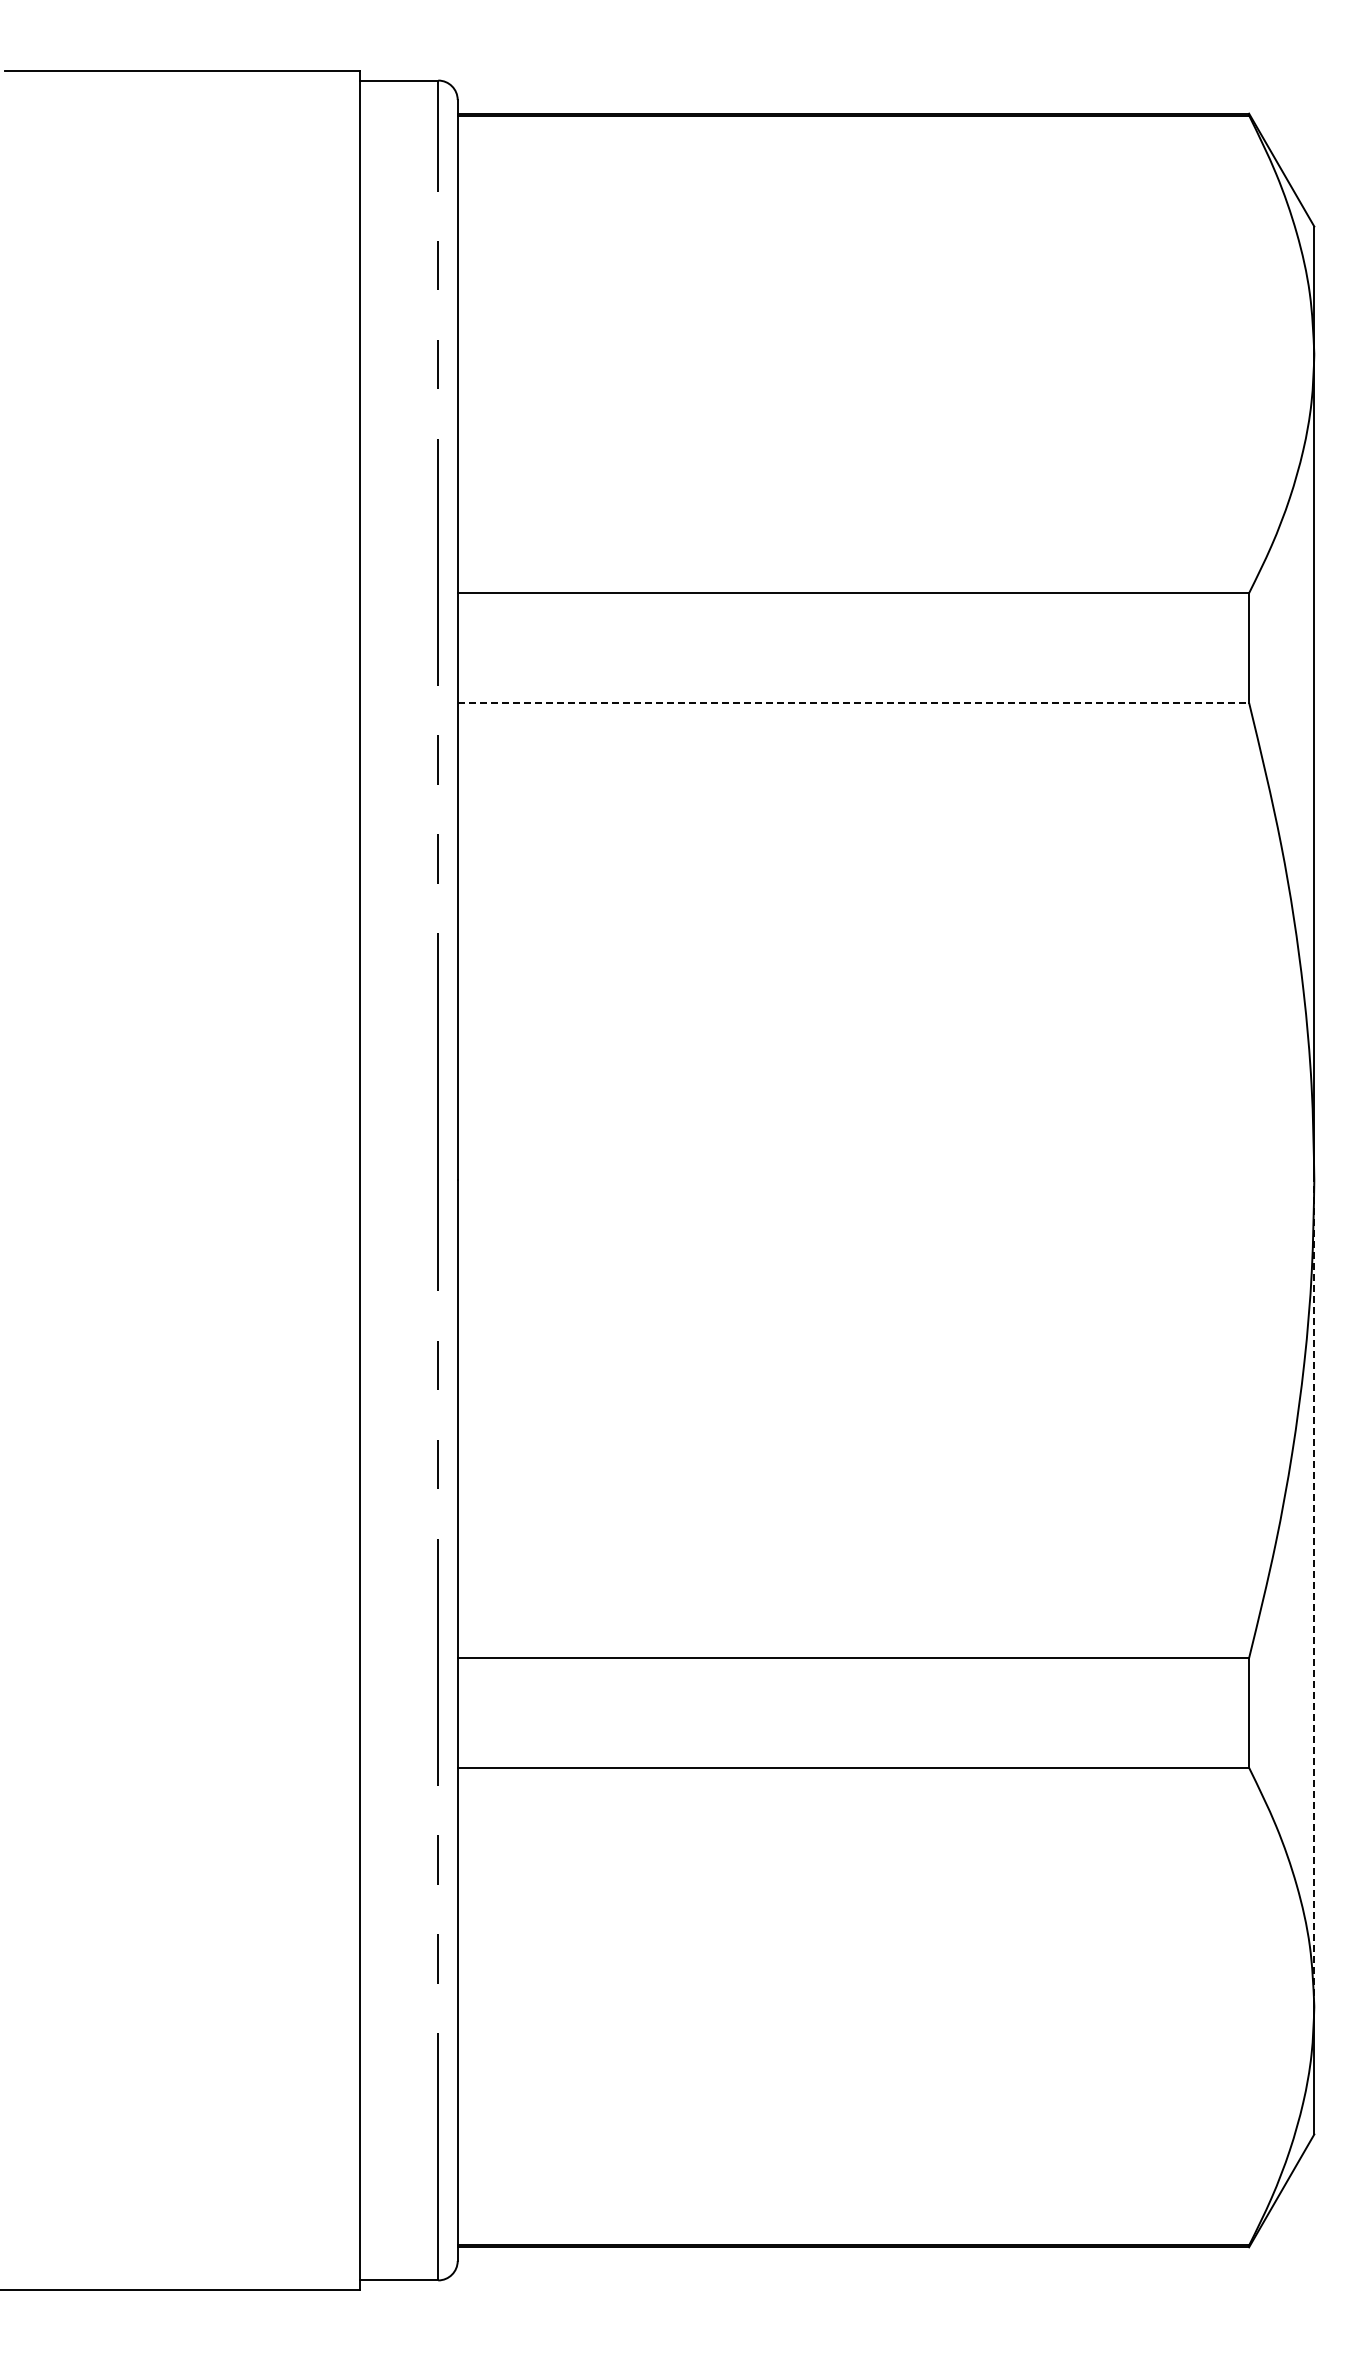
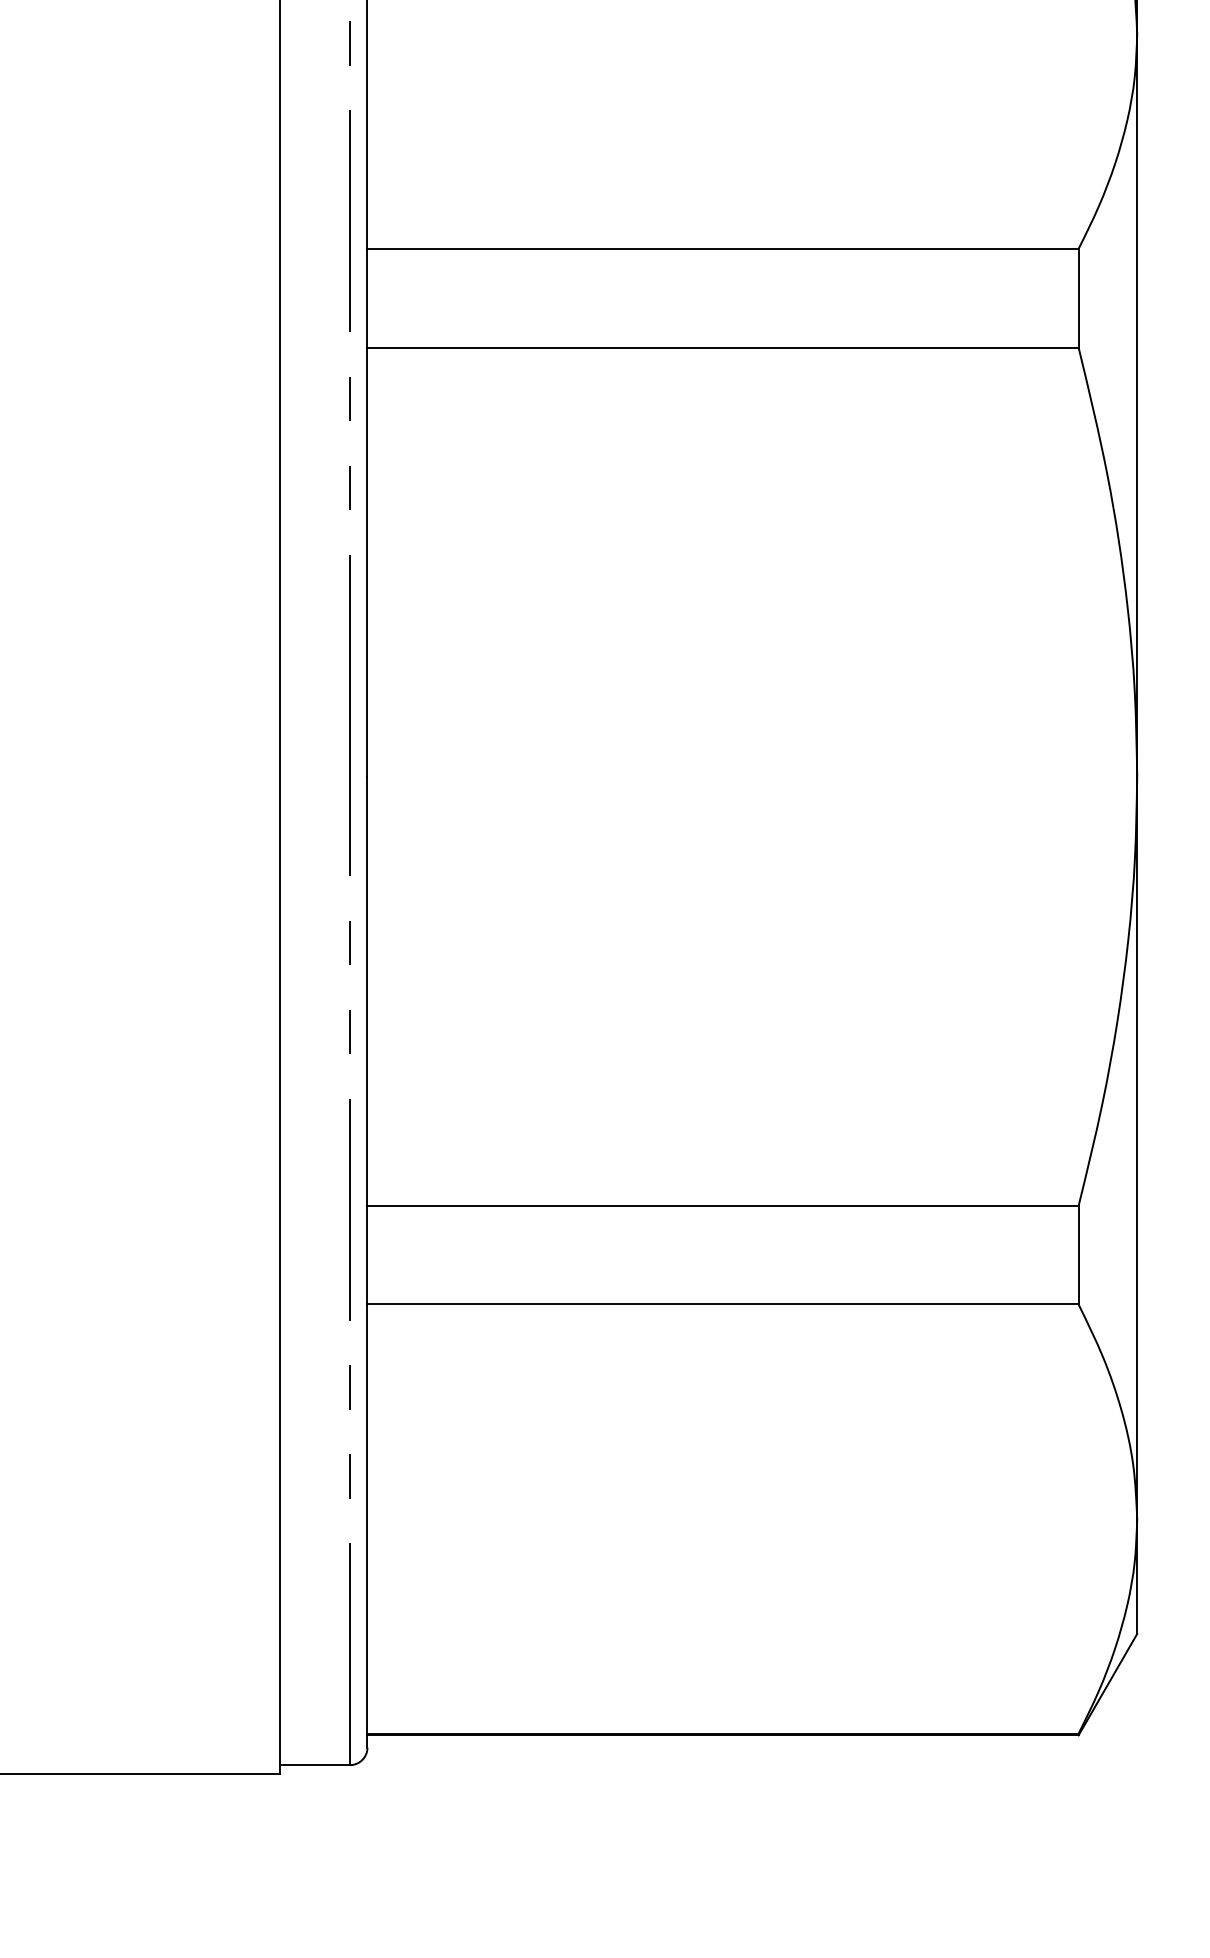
line: (853, 702) -> (723, 347), dashed -> solid
line: (1314, 1593) -> (1137, 1147), dashed -> solid

